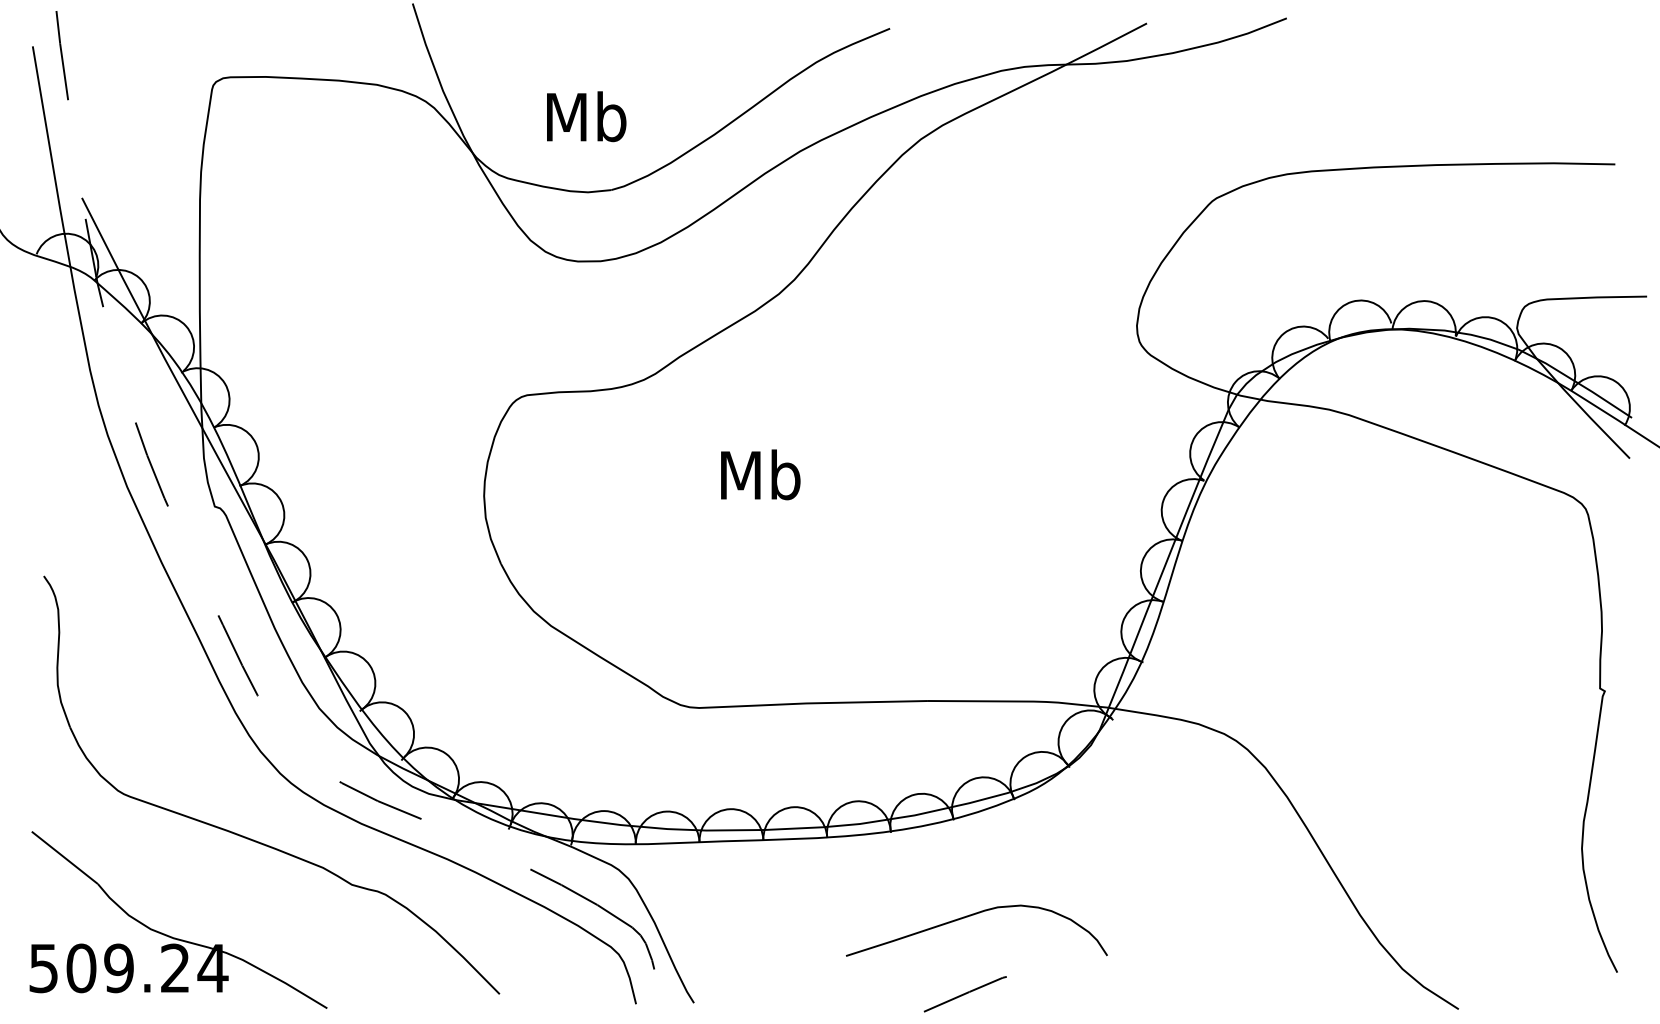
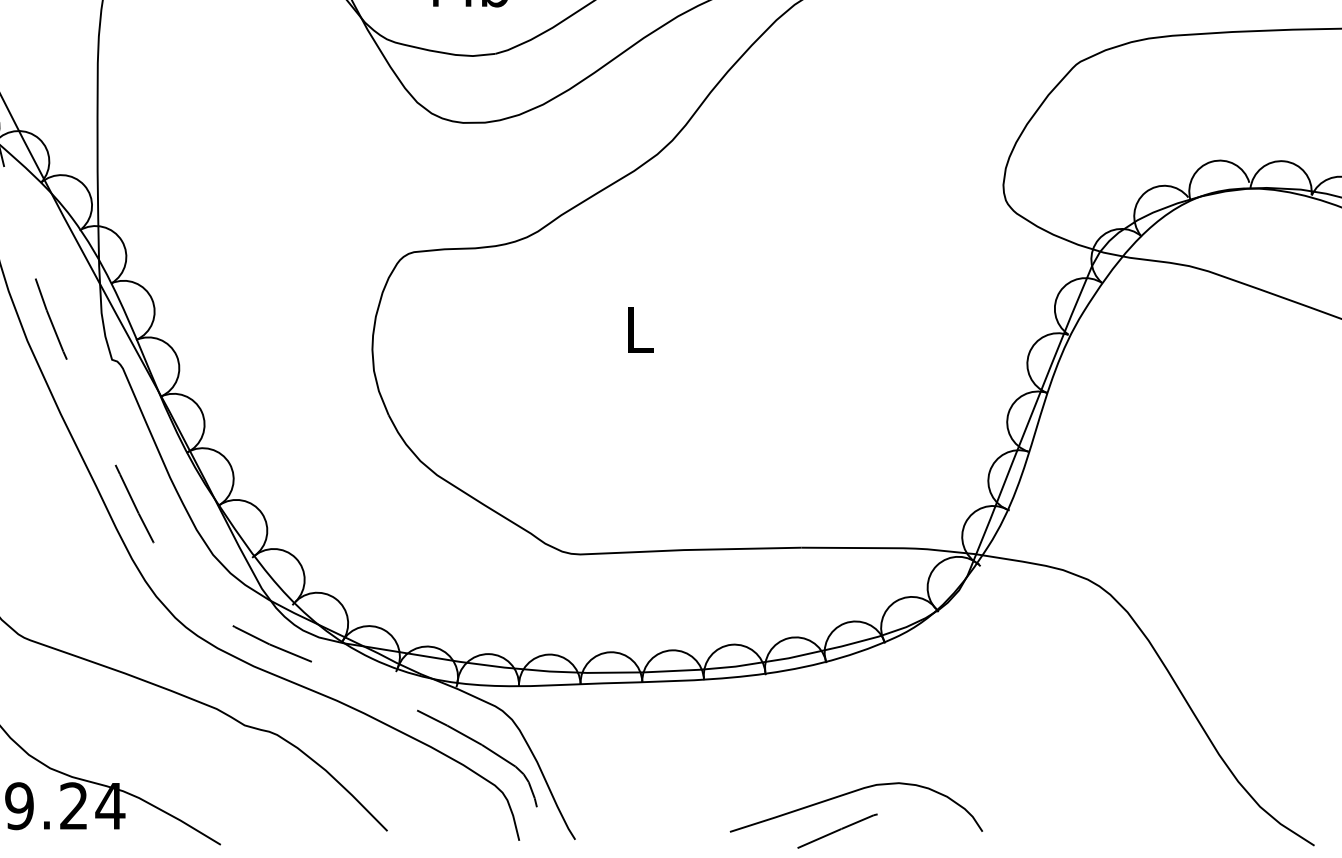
text: (760, 474) -> (639, 328), Mb -> L
curve: (970, 916) -> (850, 793), moved

